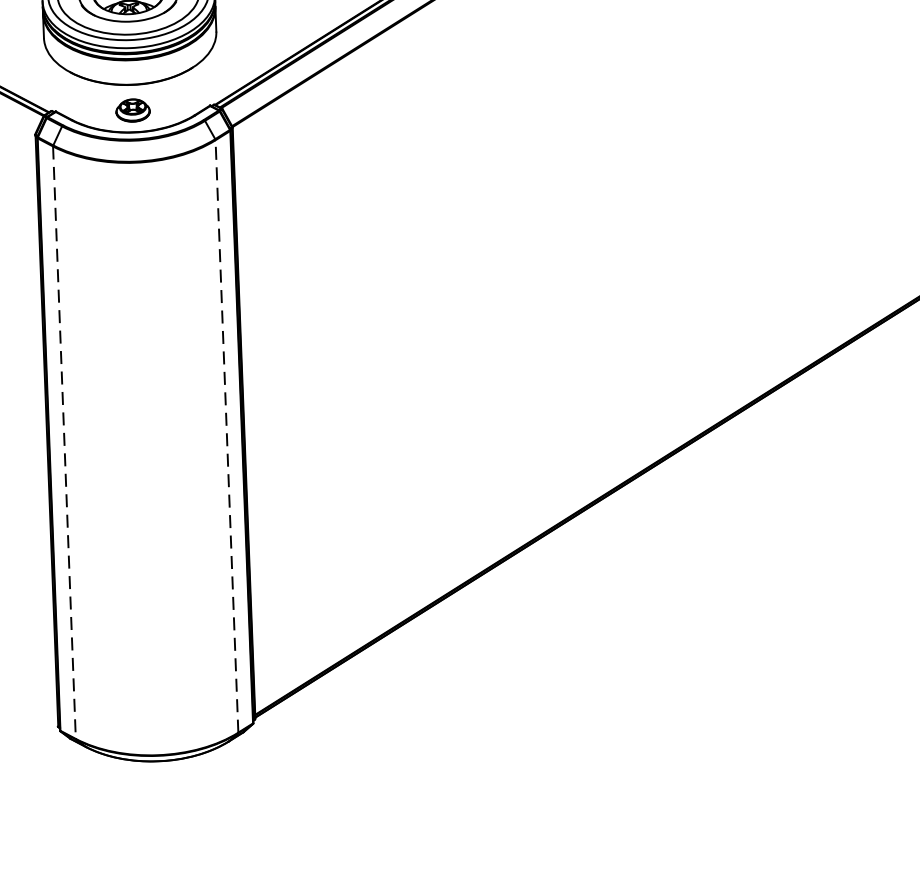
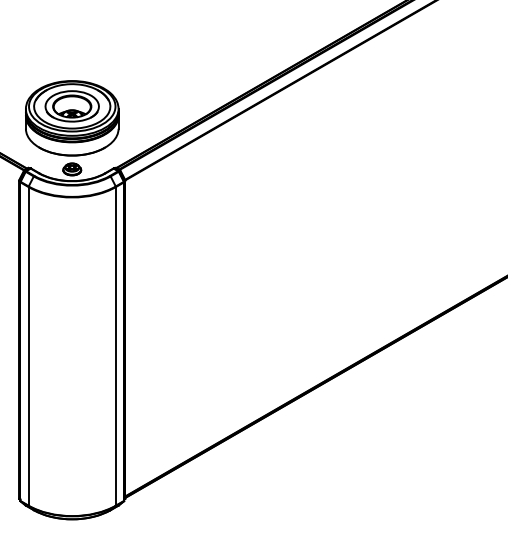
line: (226, 434) -> (115, 345), dashed -> solid
line: (64, 442) -> (28, 346), dashed -> solid

